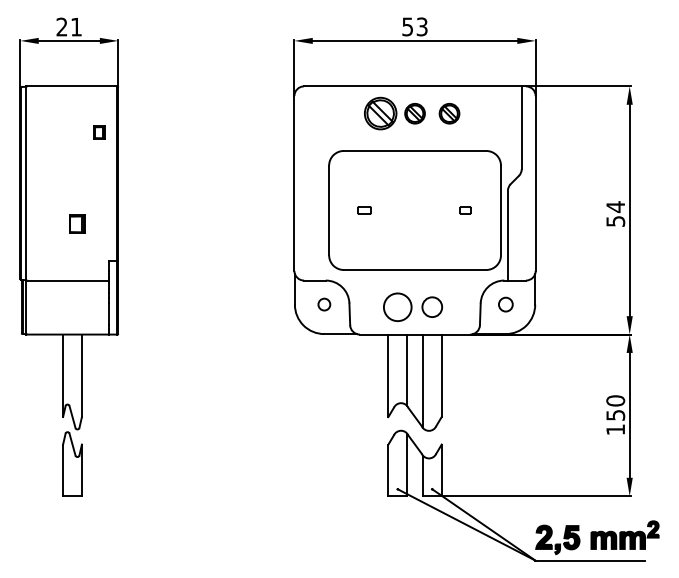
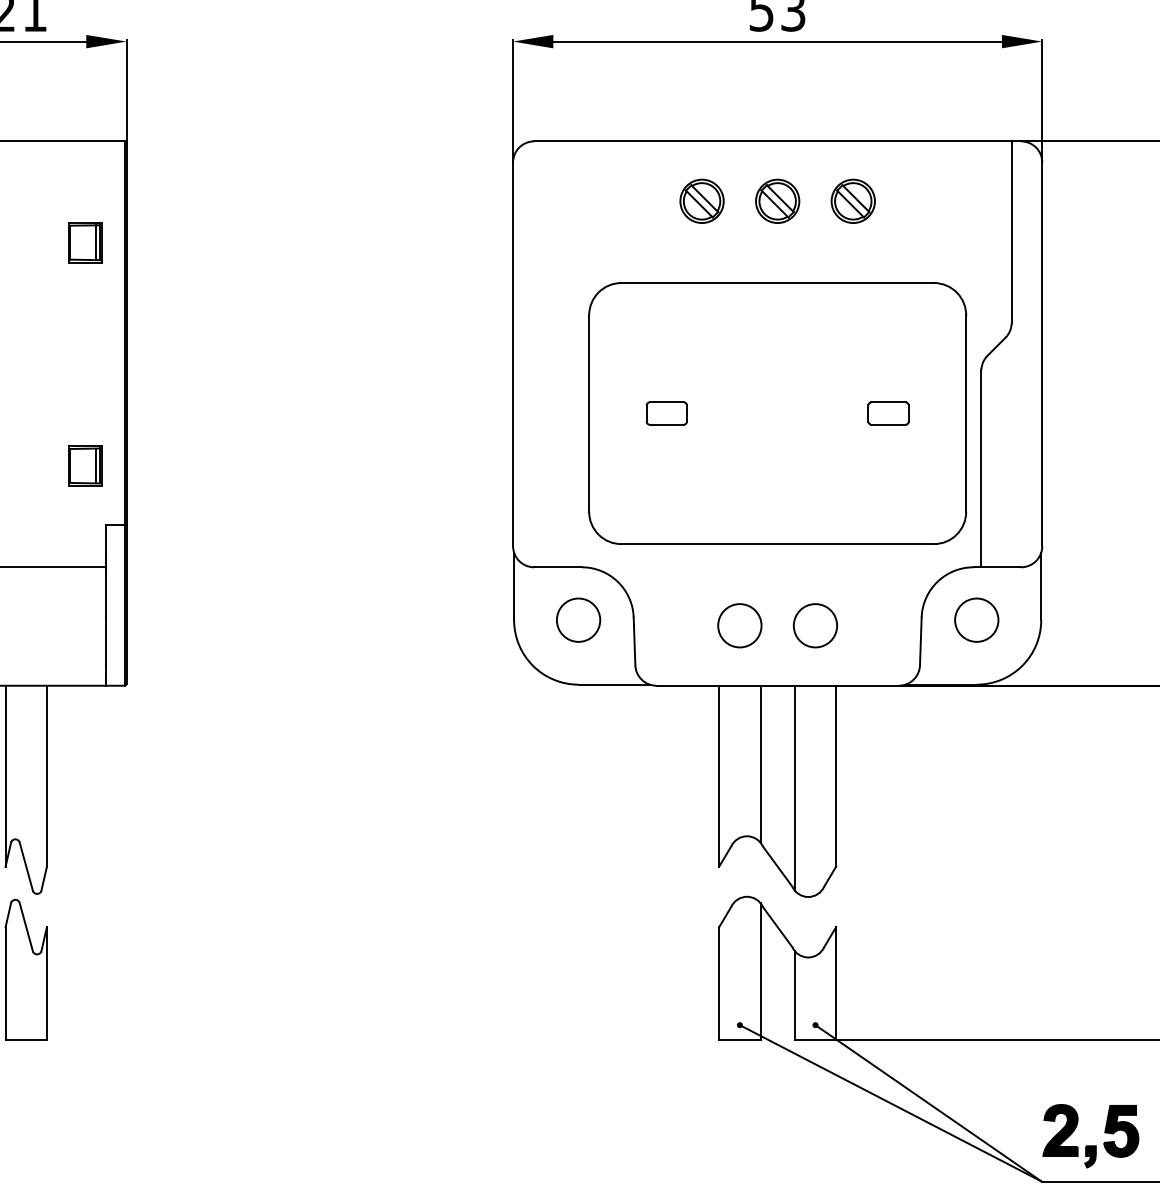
part: (380, 113) -> (701, 200), size x0.62
part: (99, 132) -> (85, 242), size x1.43
part: (364, 210) -> (666, 413), size x1.43
part: (465, 210) -> (888, 413), size x1.67
part: (77, 223) -> (85, 464), moved
circle: (324, 304) -> (579, 619), size x1.67
circle: (505, 304) -> (976, 619), size x1.43
circle: (397, 306) -> (739, 624), size x0.71

